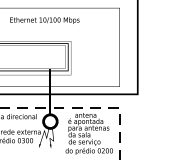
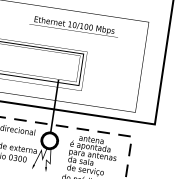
text: (44, 20) -> (74, 25), moved

